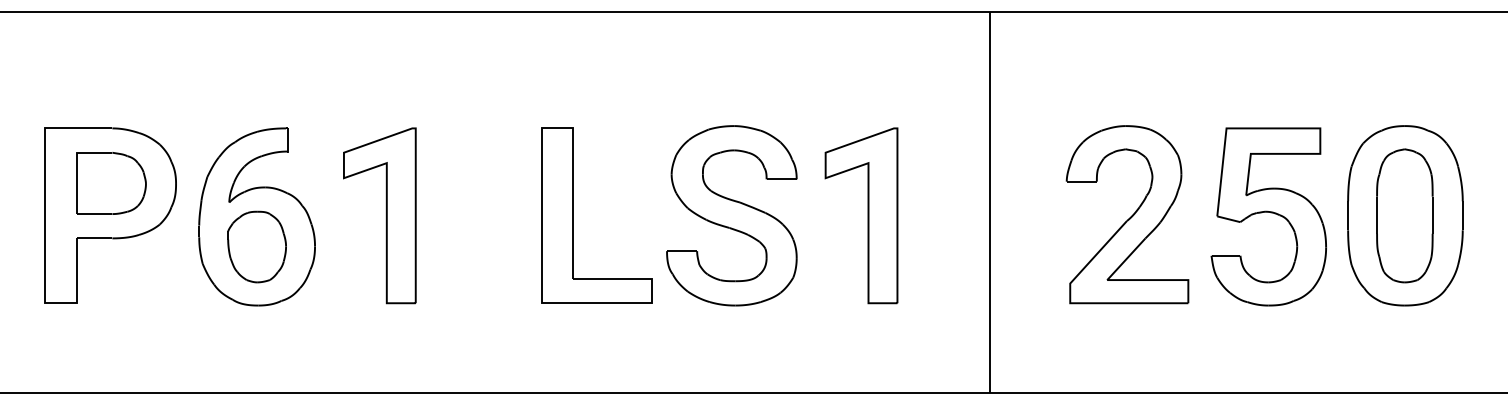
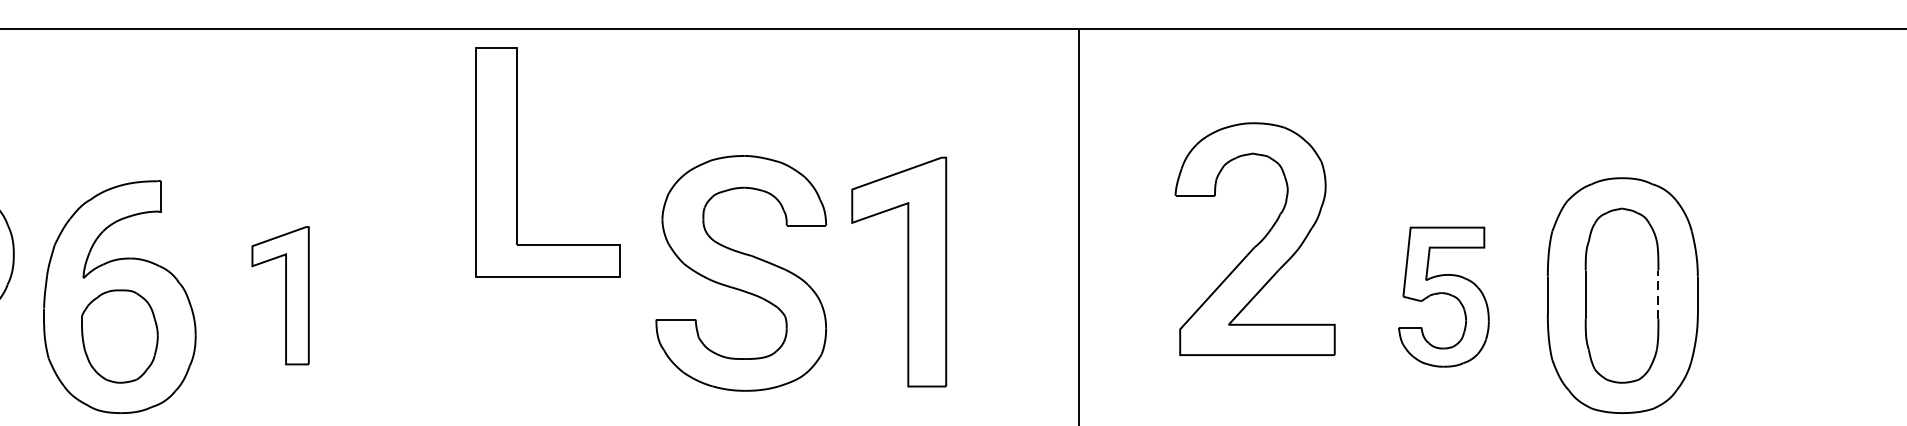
part: (1127, 214) -> (1255, 238), moved
part: (379, 215) -> (280, 295), size x0.6
part: (573, 215) -> (516, 161), moved
part: (731, 215) -> (740, 272), moved
part: (861, 215) -> (899, 271), moved
line: (1432, 215) -> (1658, 295), solid -> dashed
part: (1268, 216) -> (1443, 296), size x0.6

